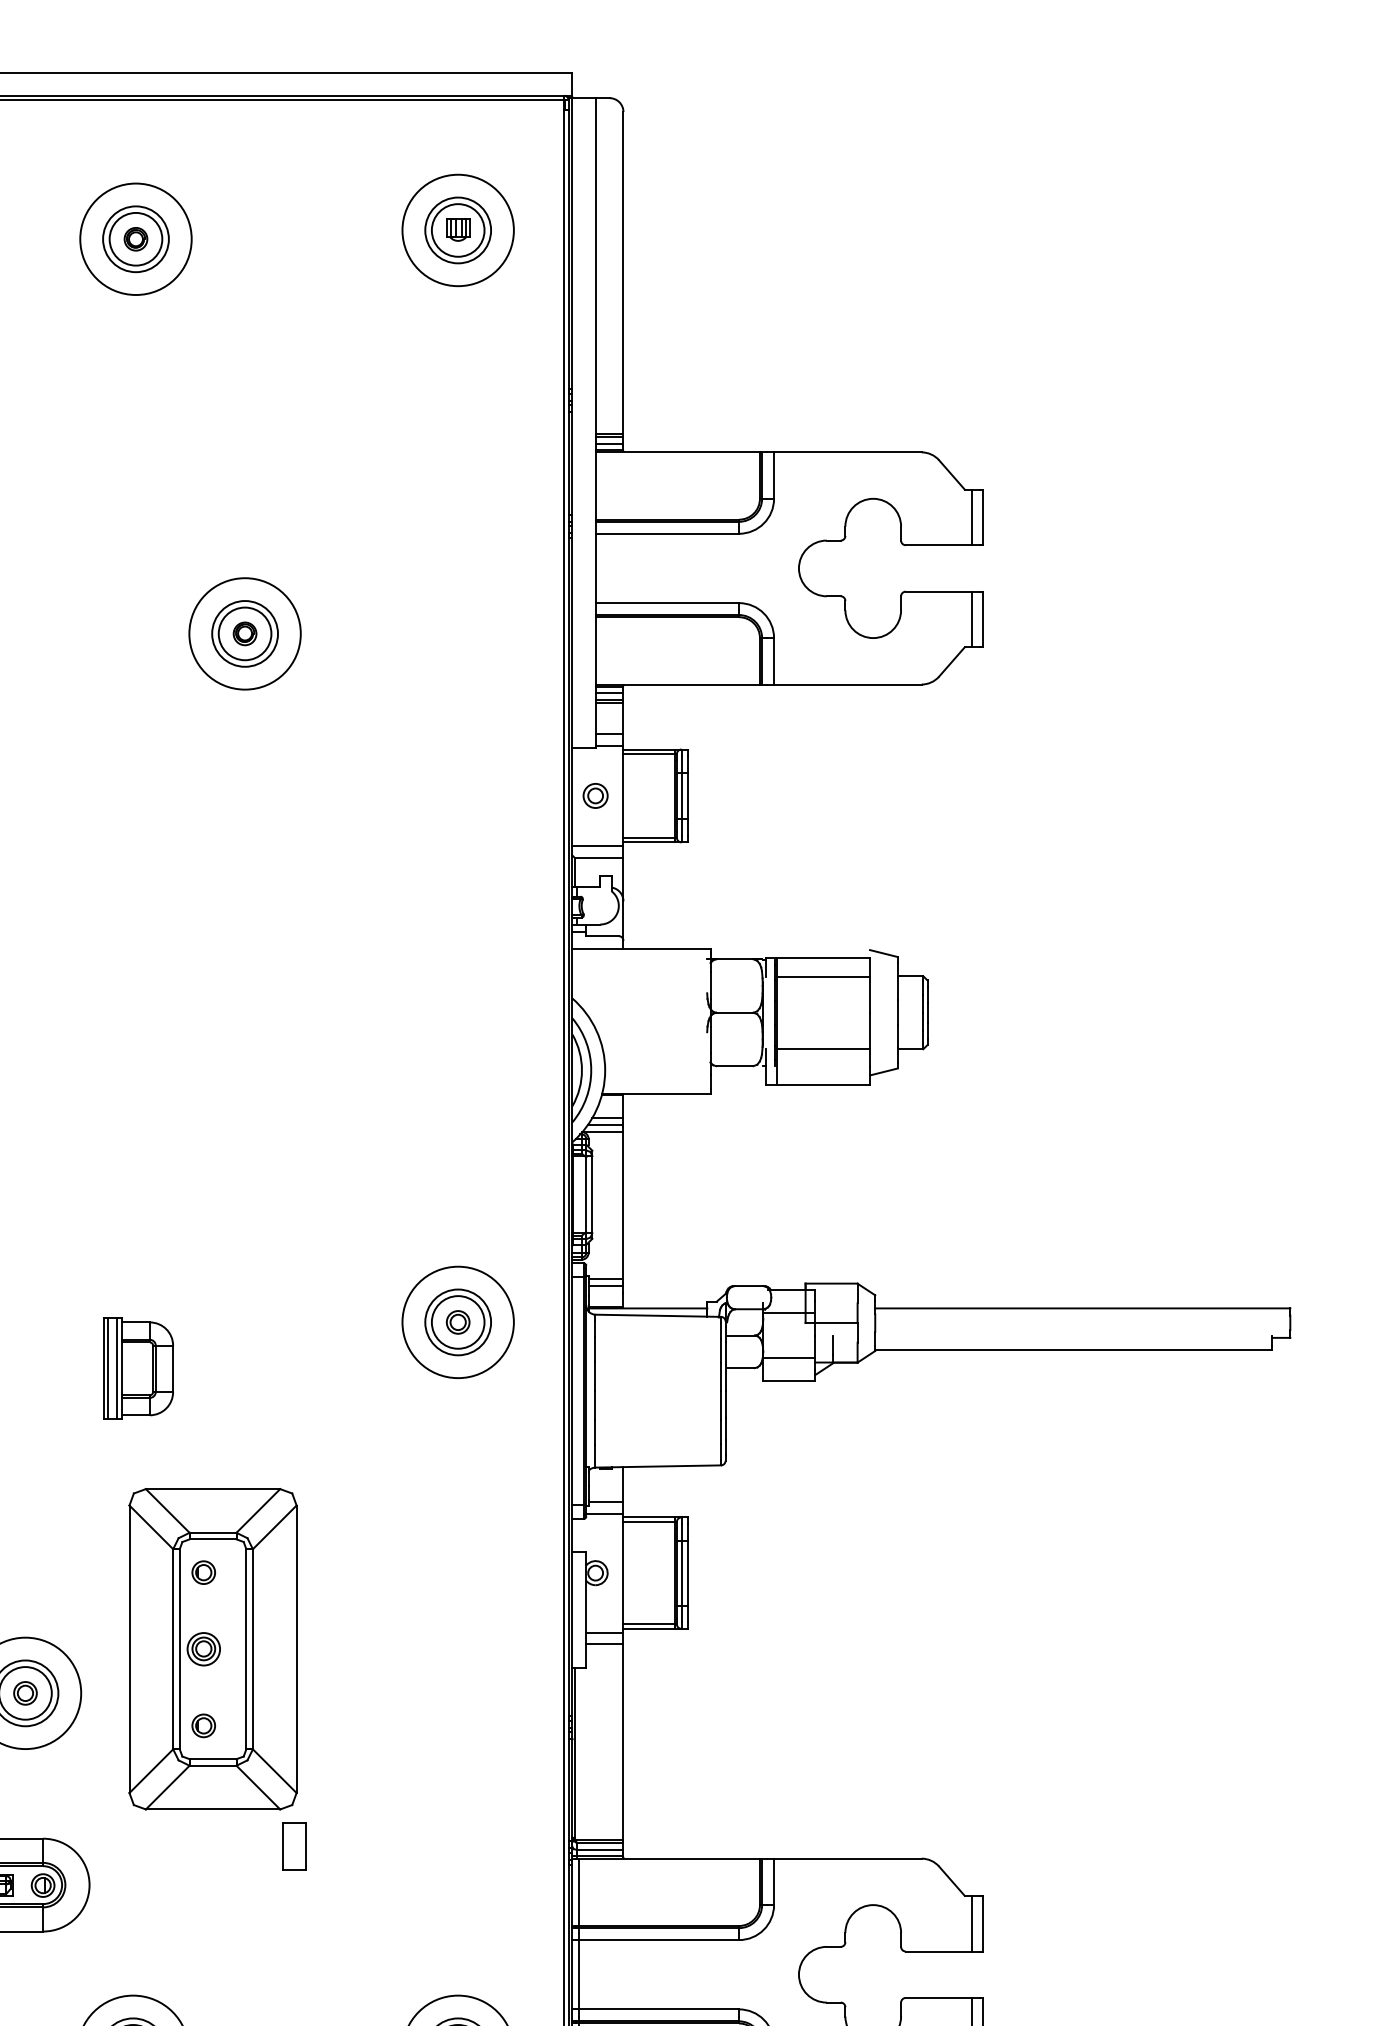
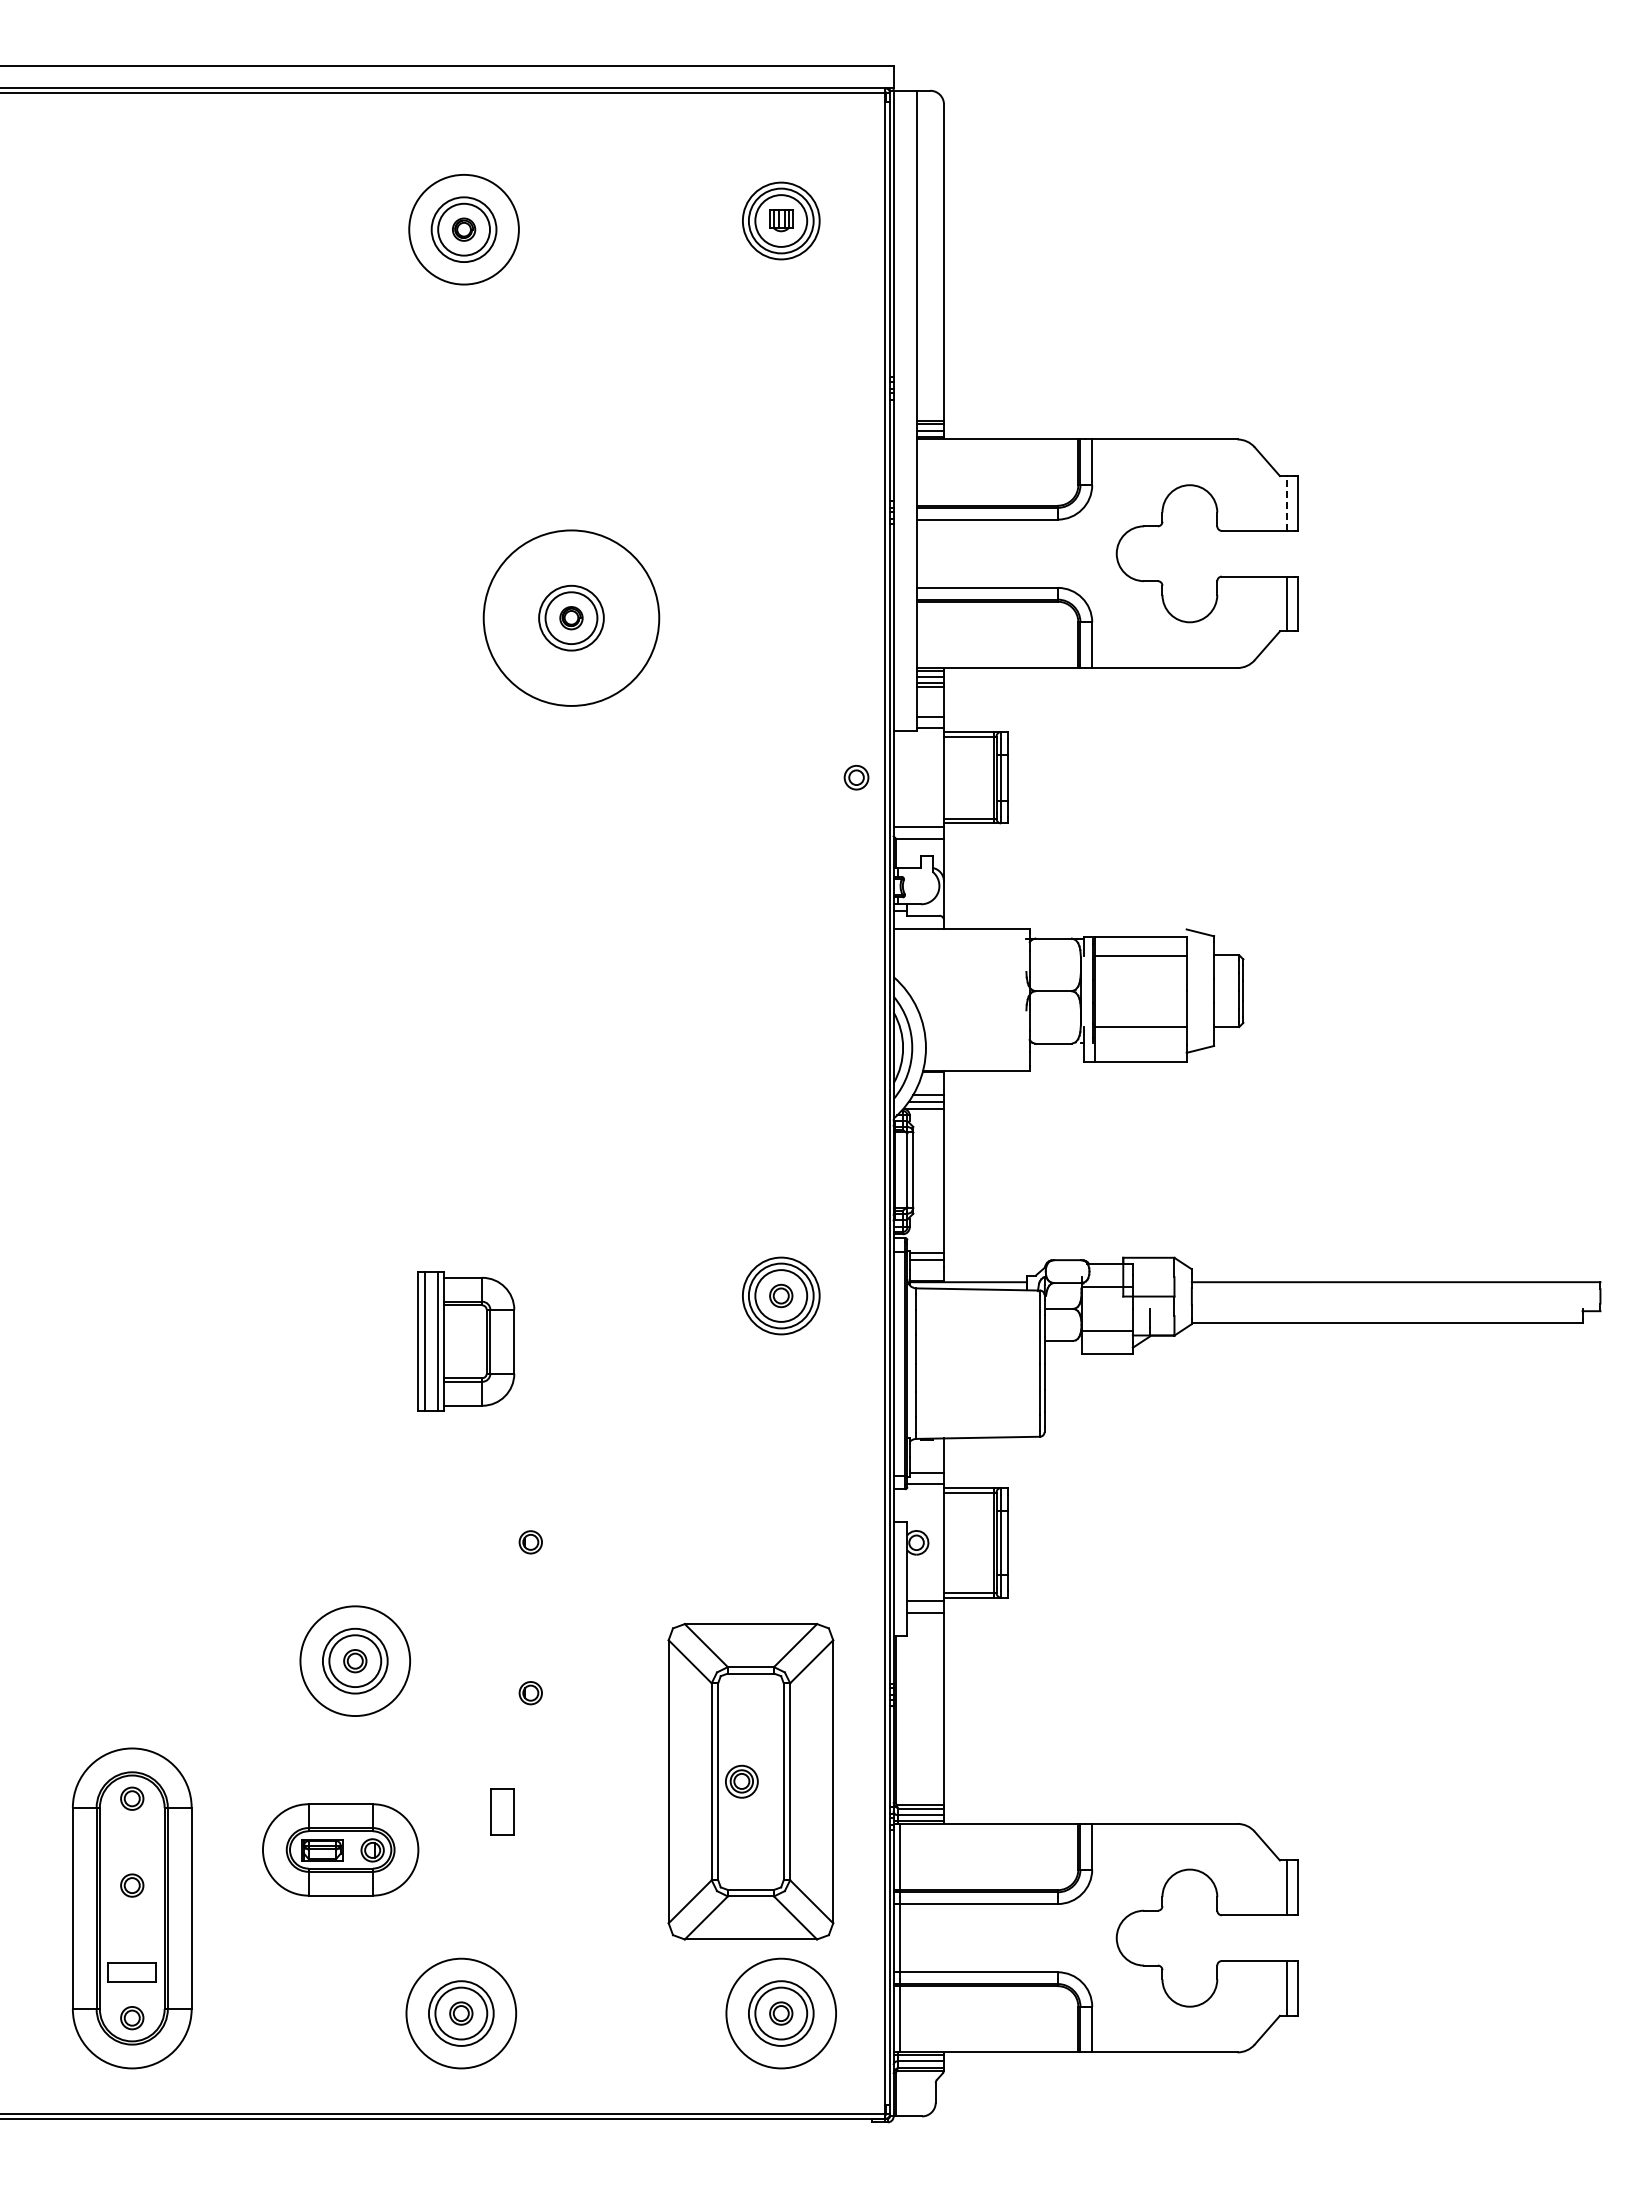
circle: (458, 229) -> (781, 220), size x0.7
line: (971, 516) -> (1286, 502), solid -> dashed
circle: (245, 634) -> (571, 618), size x1.6
part: (595, 795) -> (856, 777), moved
circle: (458, 1321) -> (781, 1295), size x0.7
part: (138, 1368) -> (466, 1341), size x1.4
part: (212, 1649) -> (750, 1781), moved
part: (294, 1846) -> (502, 1811), moved

